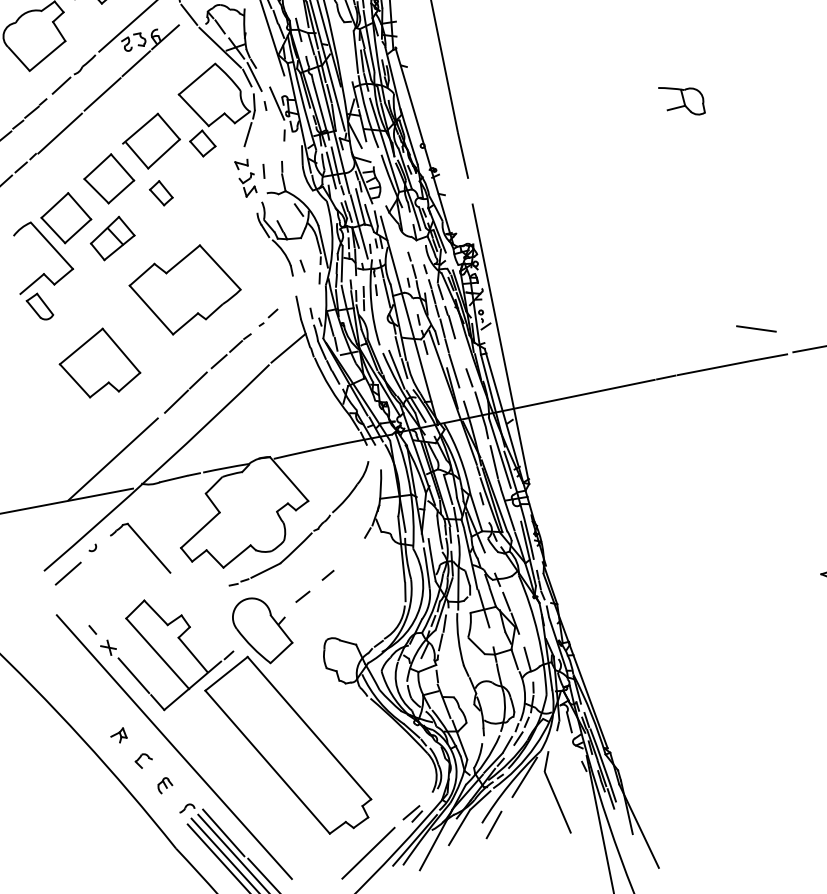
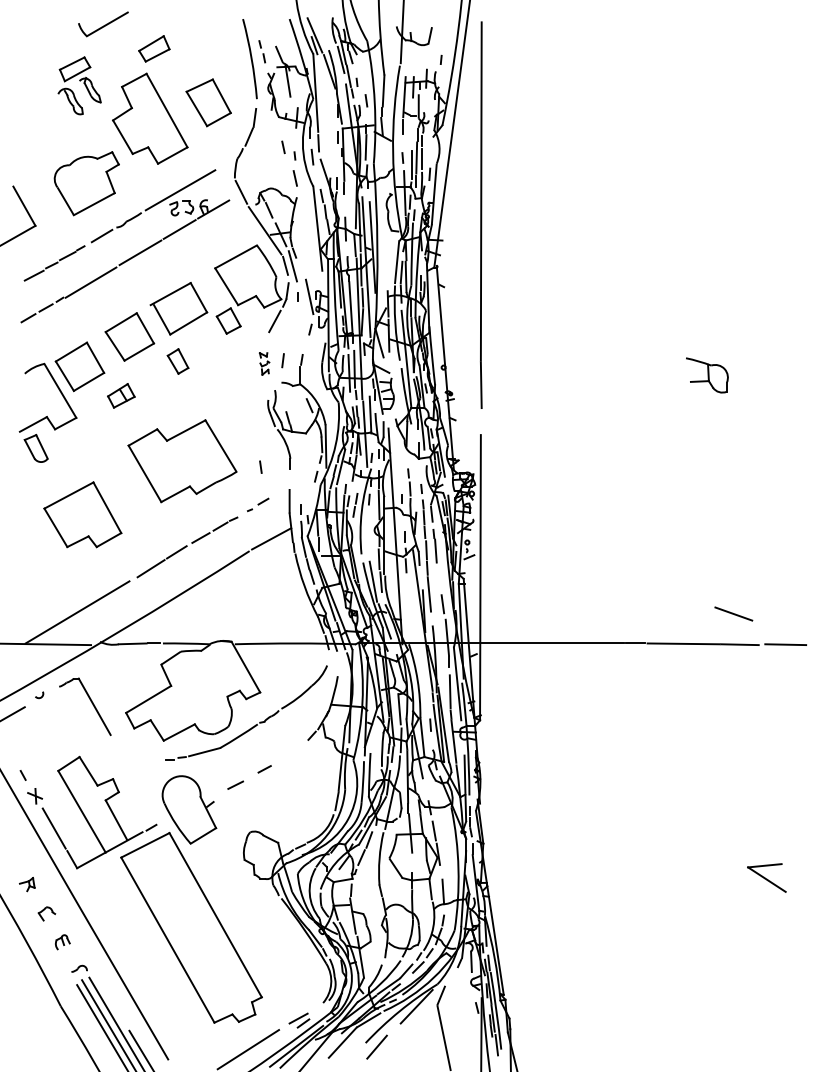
part: (246, 177) -> (264, 363), size x0.6
part: (112, 238) -> (121, 395), size x0.6
line: (302, 265) -> (260, 466), moved
line: (223, 832) -> (110, 1000), removed

